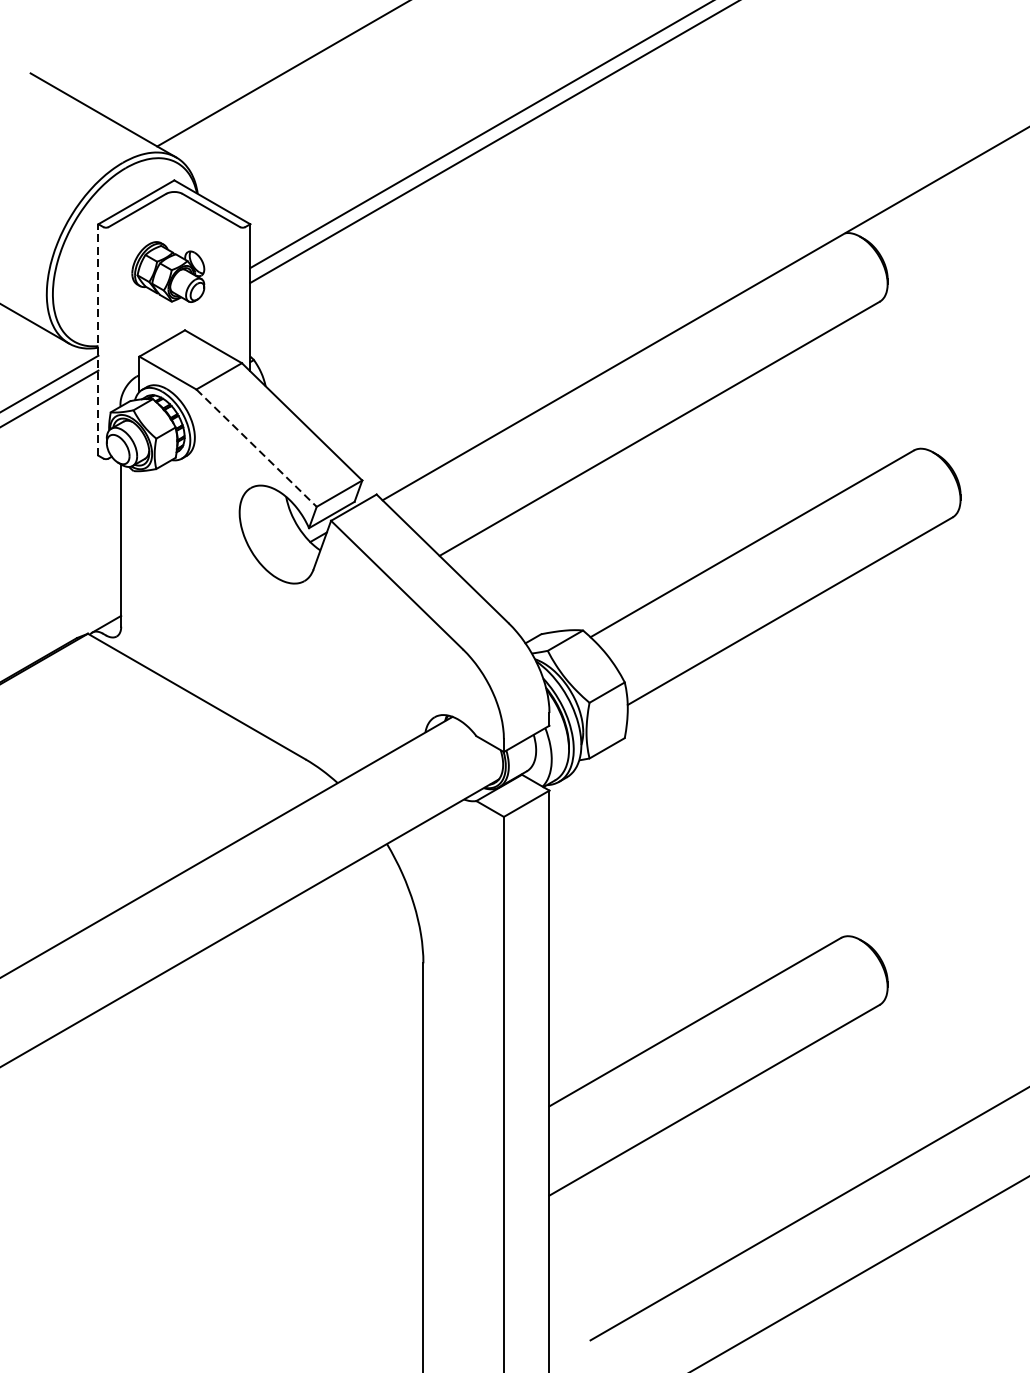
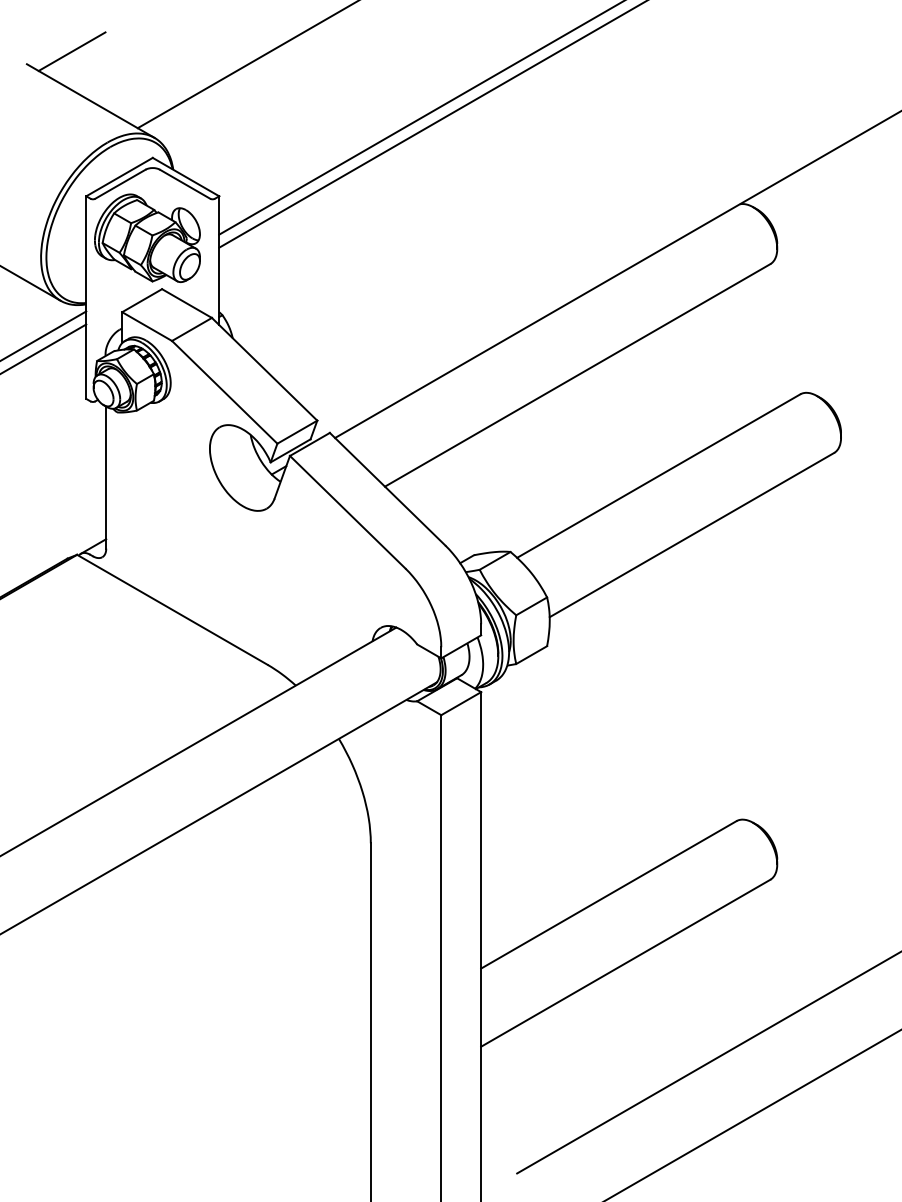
line: (81, 58) -> (71, 51), added
part: (168, 271) -> (147, 237), size x1.67
line: (98, 339) -> (86, 297), dashed -> solid
line: (256, 448) -> (224, 392), dashed -> solid

